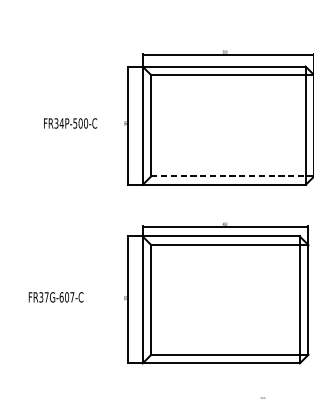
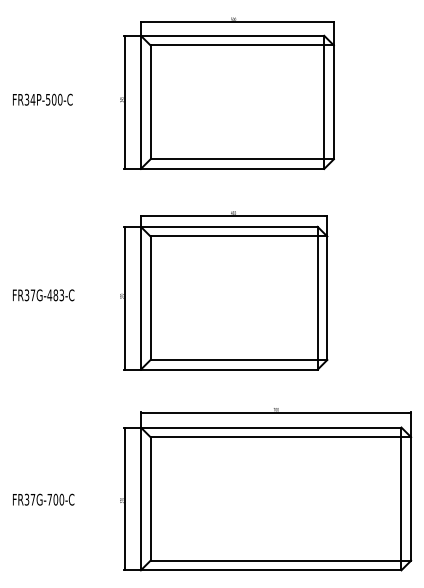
text: (70, 123) -> (42, 99), moved
line: (228, 176) -> (237, 159), dashed -> solid
text: (66, 297) -> (55, 295), FR37G-607-C -> FR37G-483-C

